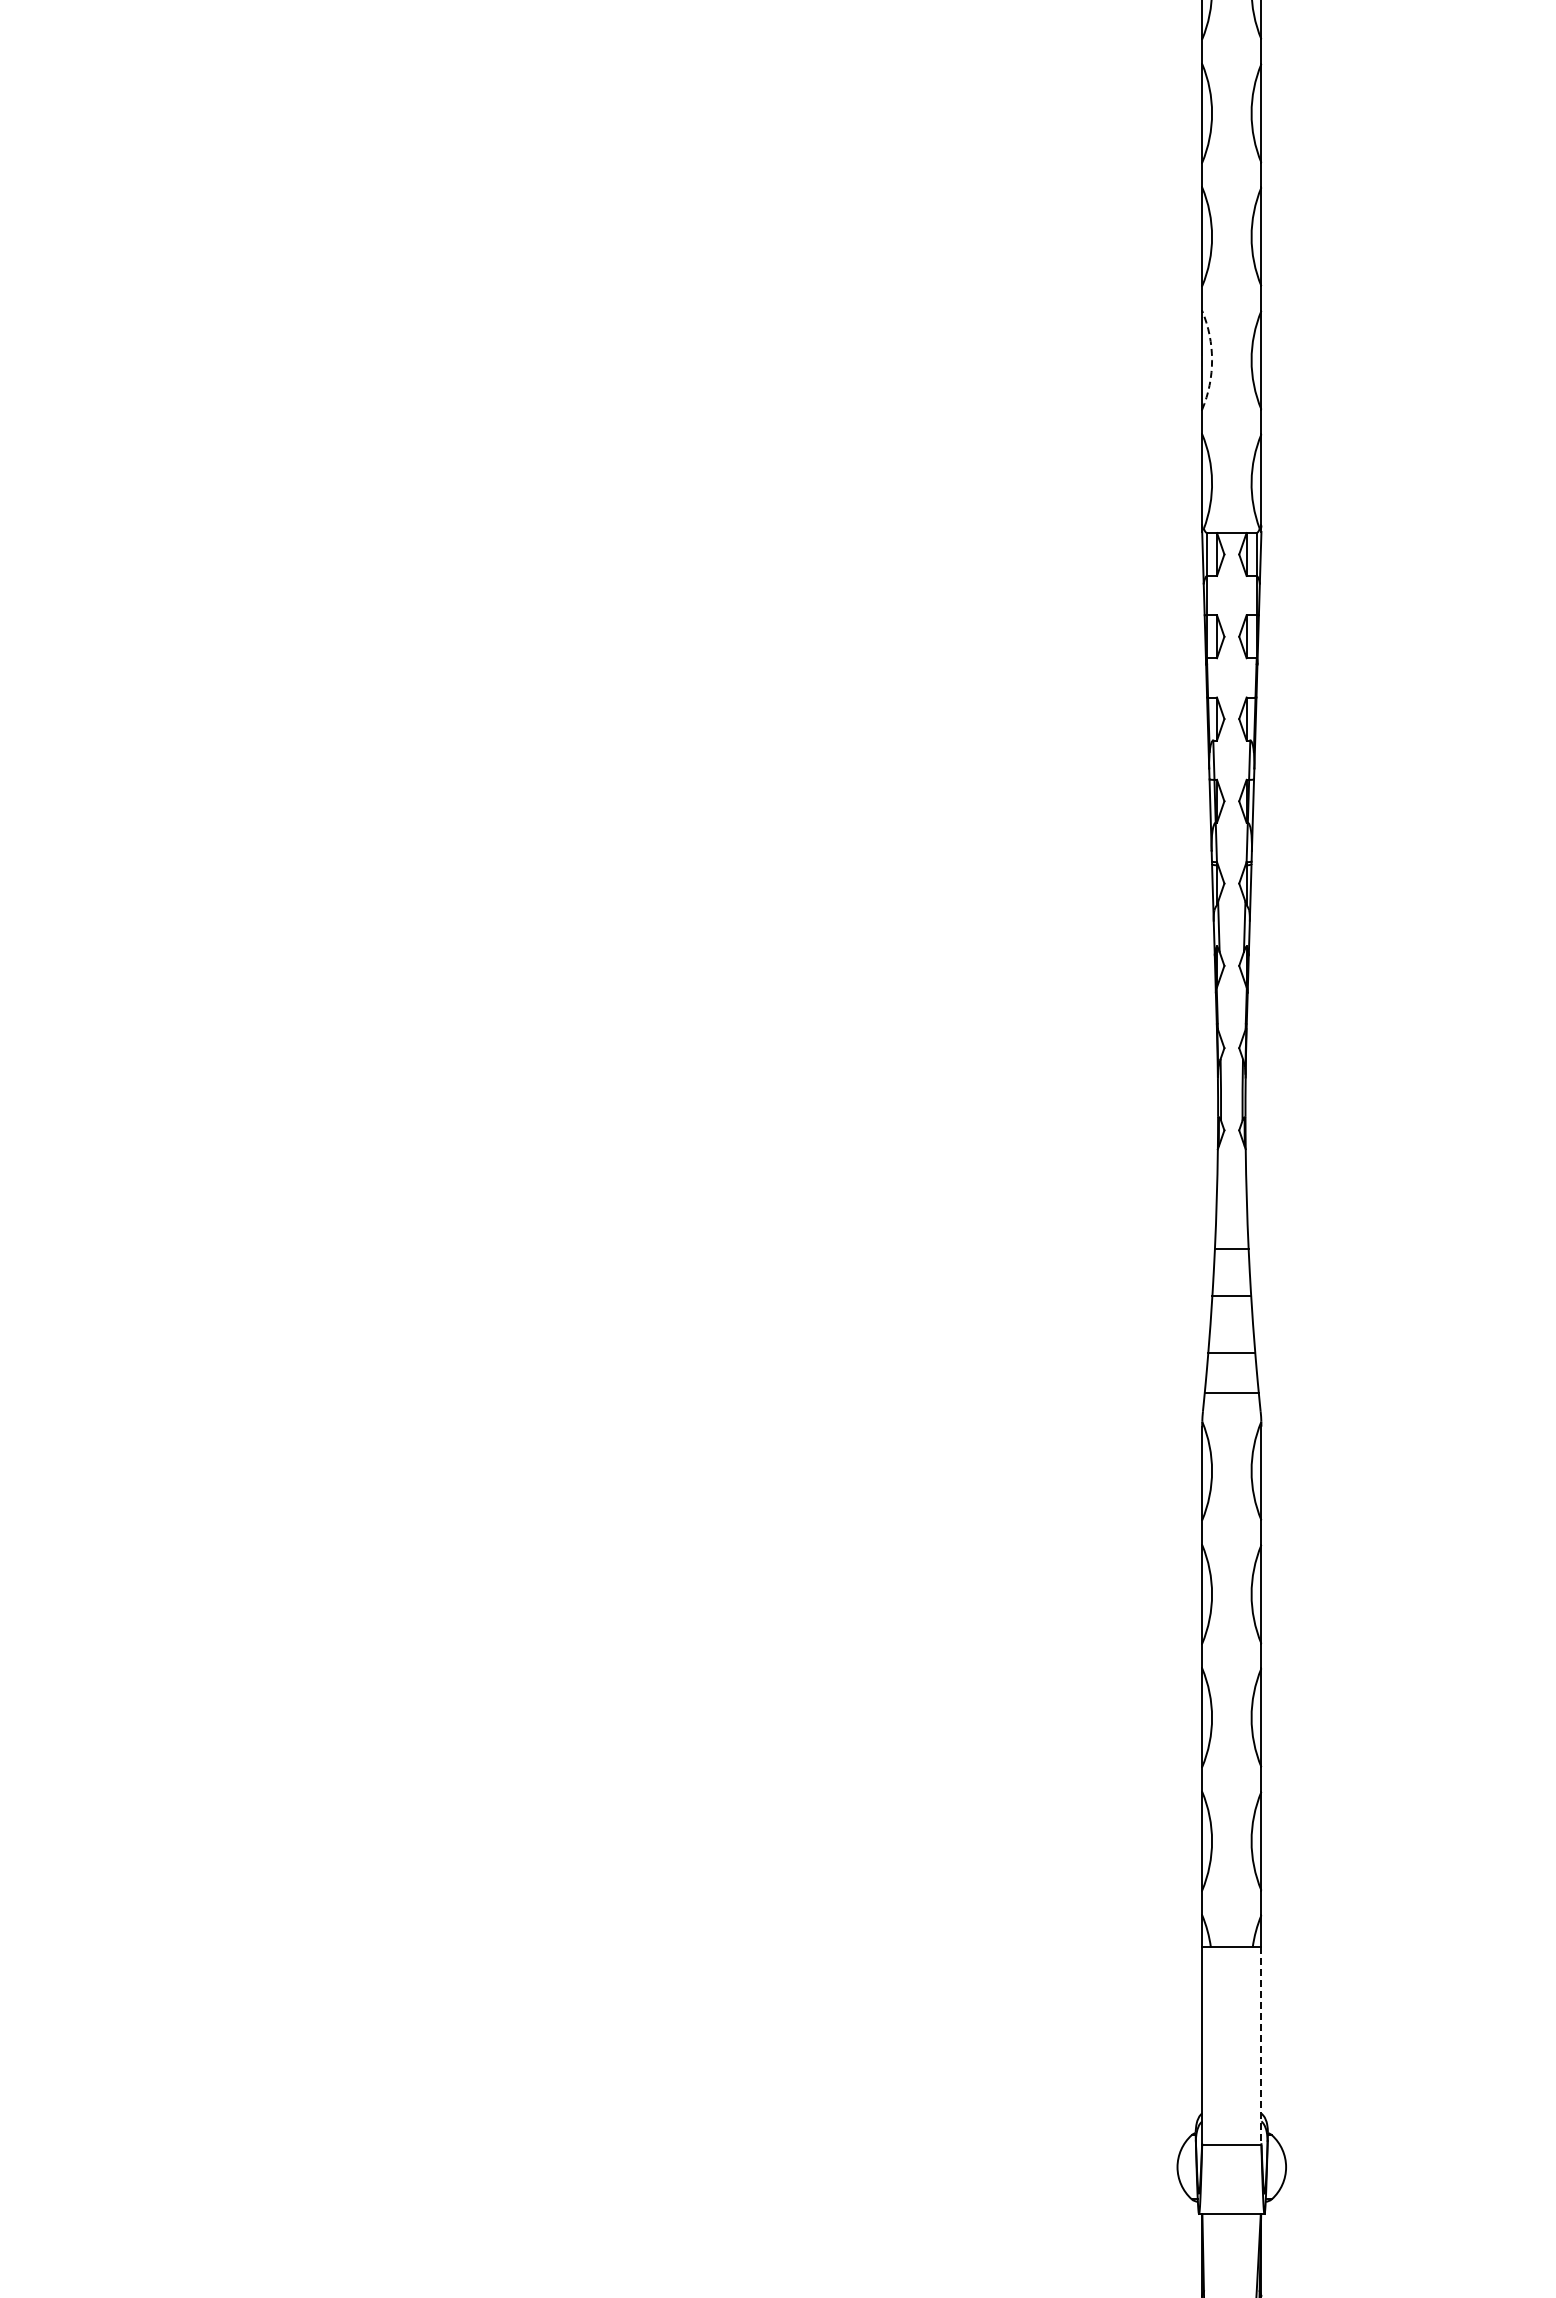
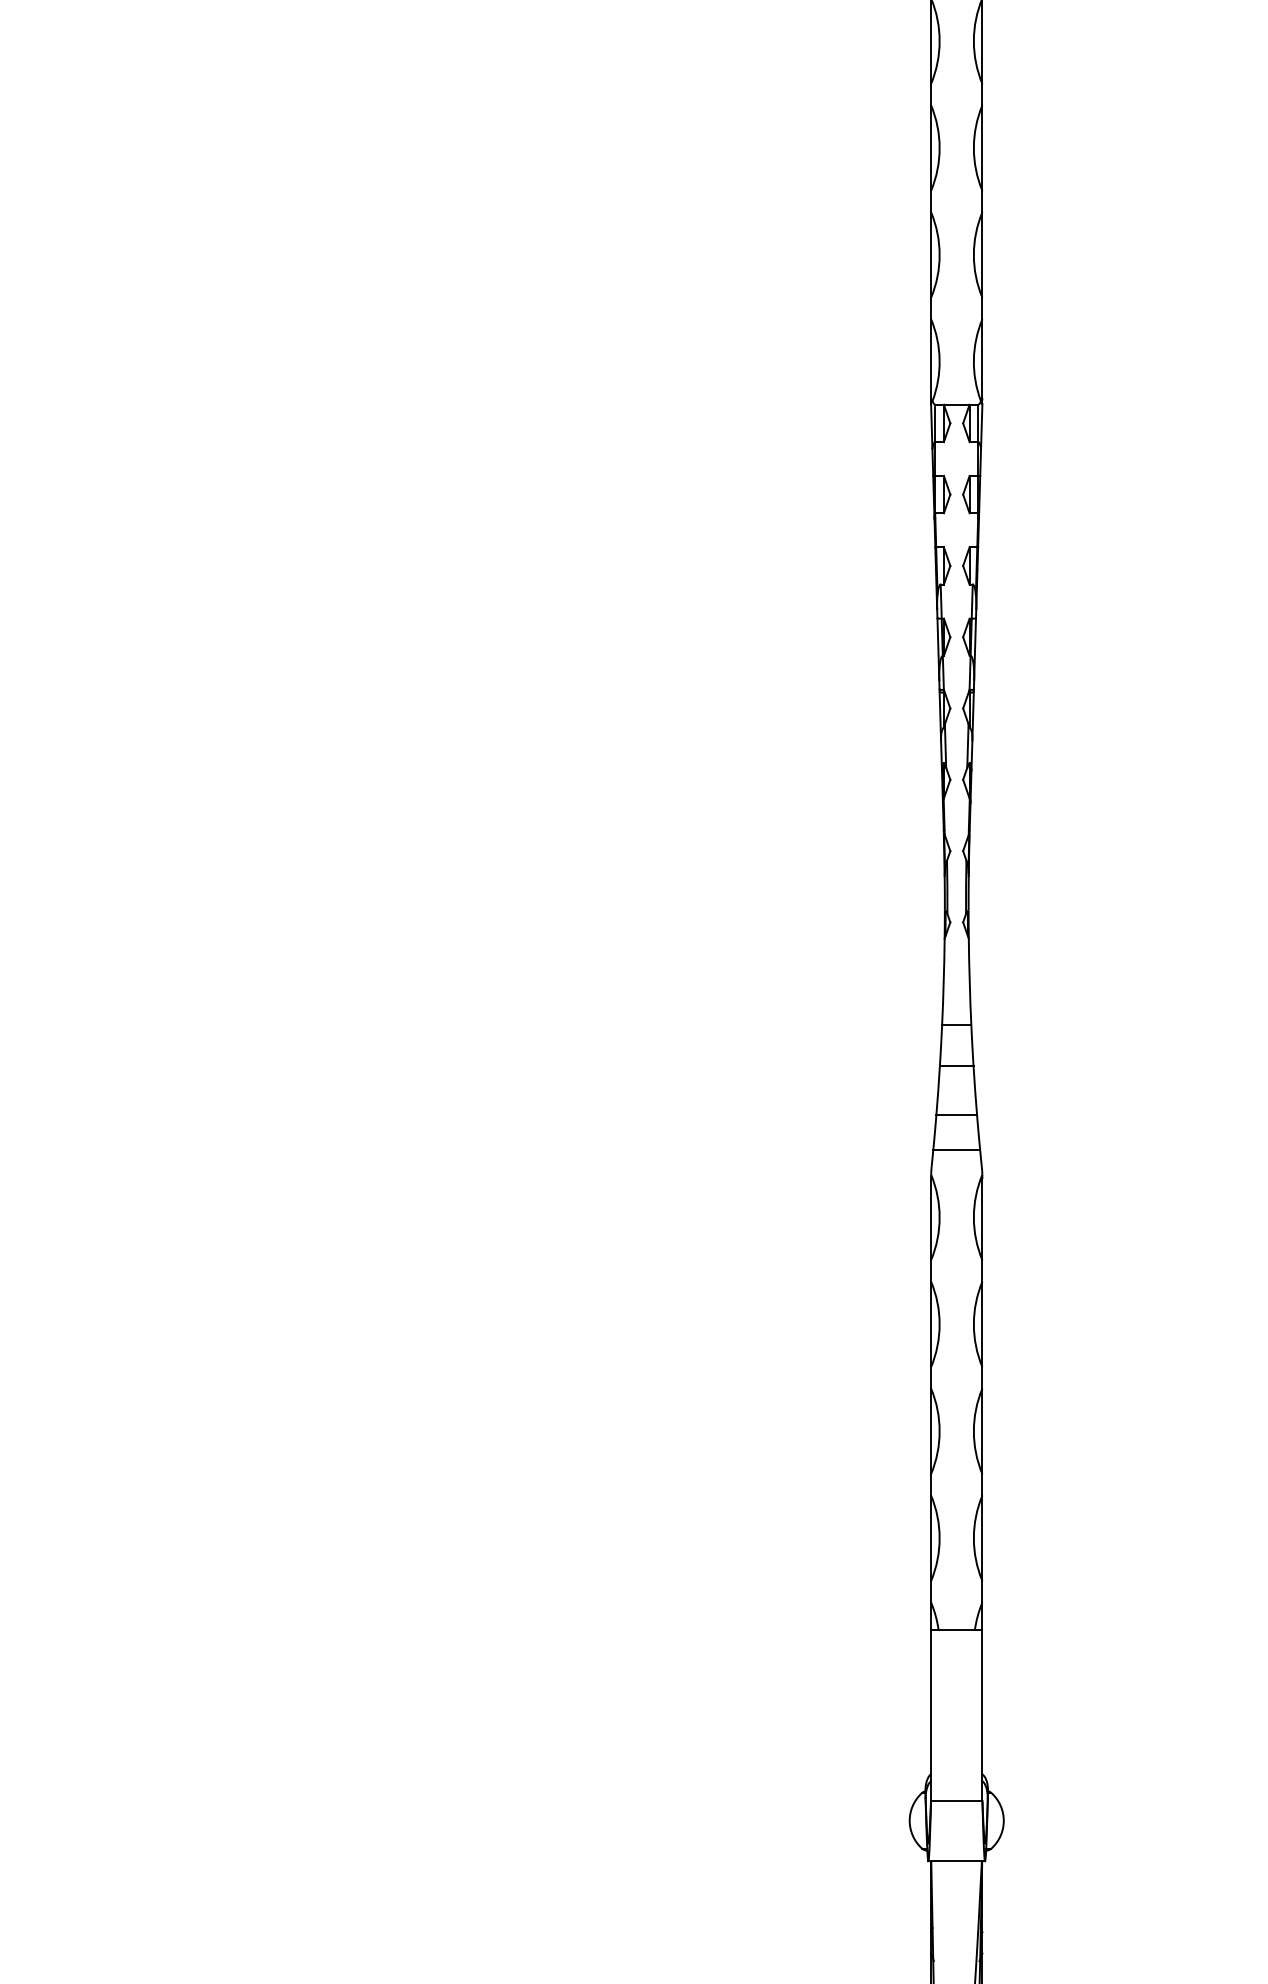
arc: (1212, 360) -> (940, 255), dashed -> solid
line: (1261, 2046) -> (982, 1716), dashed -> solid

